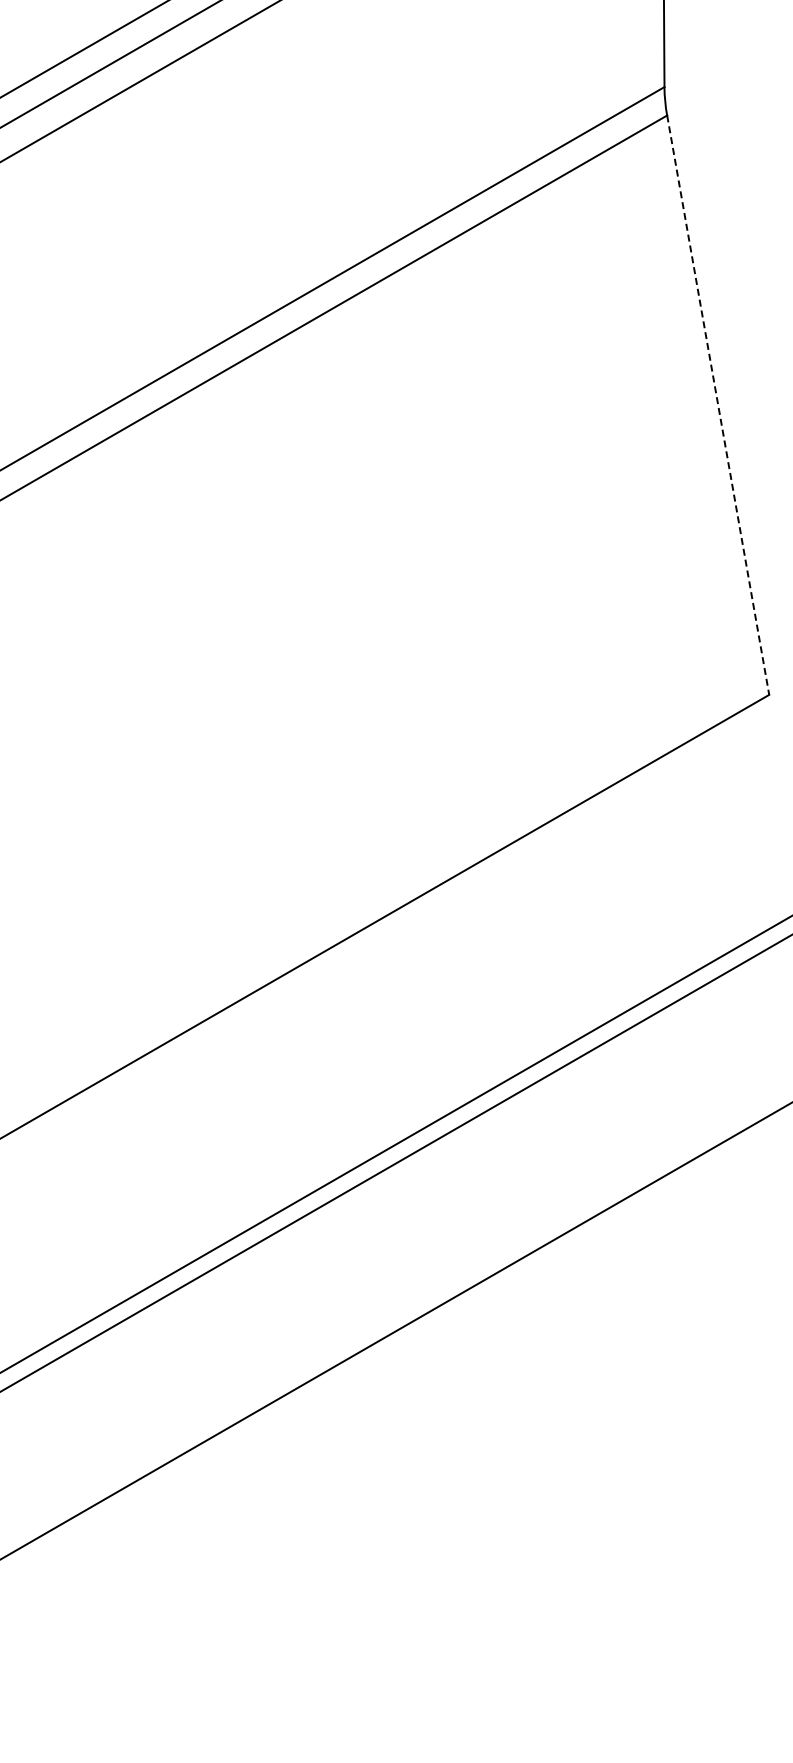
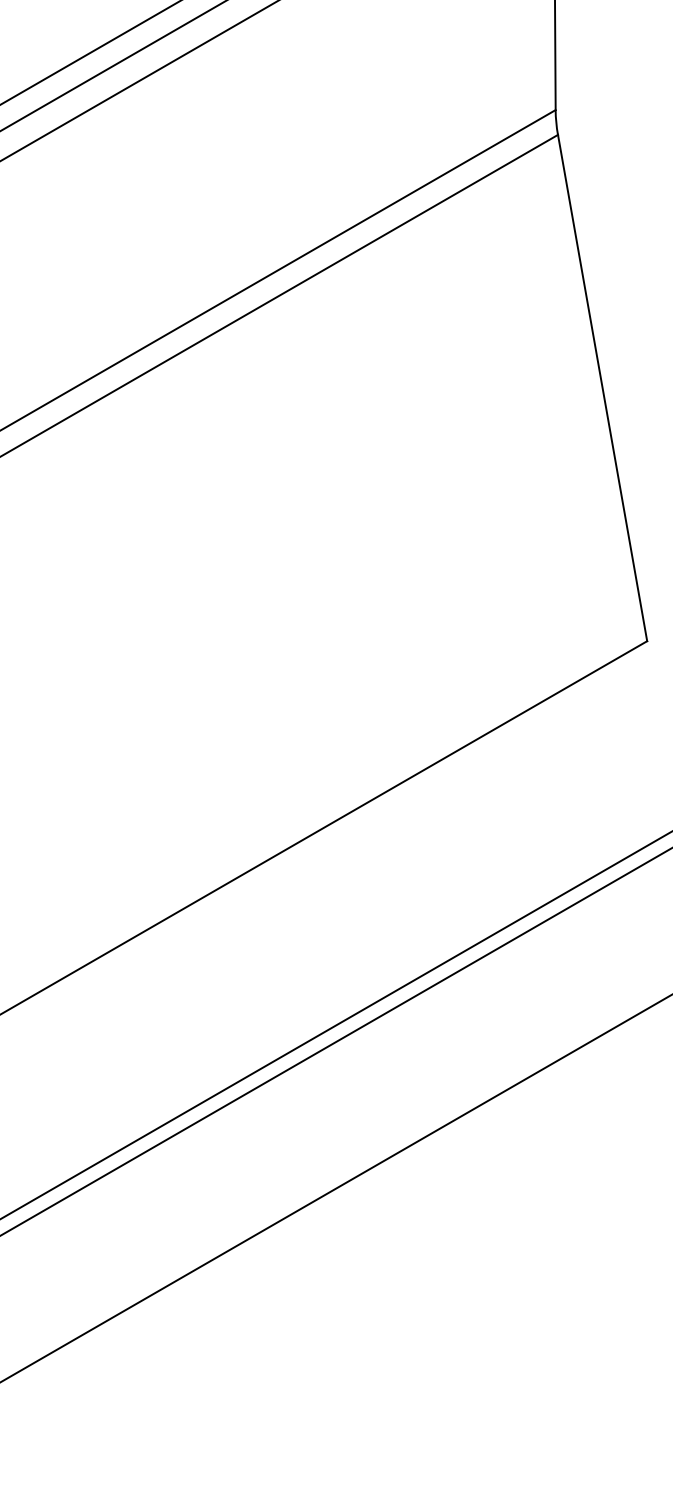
line: (718, 405) -> (602, 388), dashed -> solid

